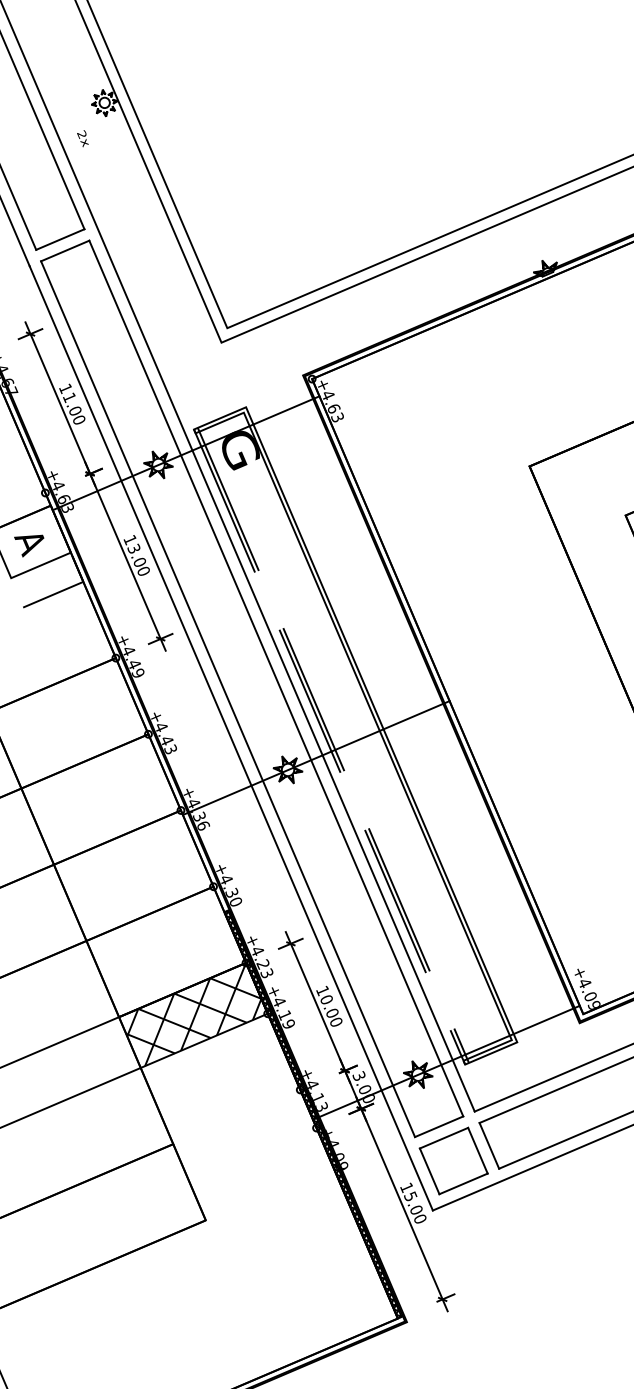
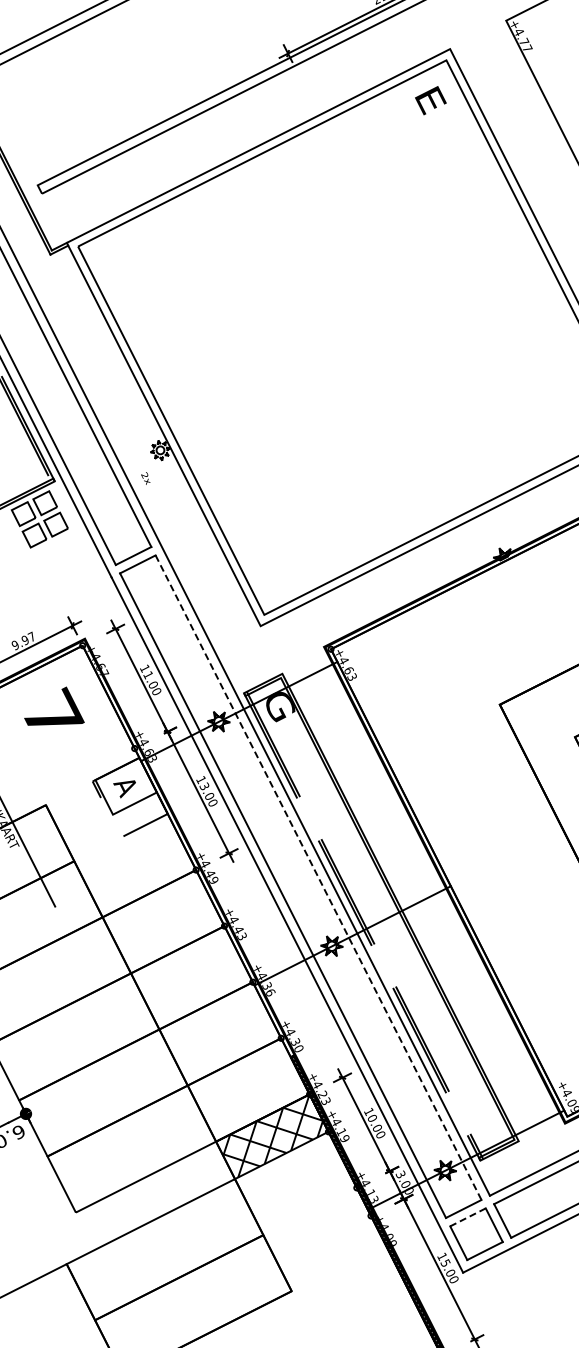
line: (276, 679) -> (318, 878), solid -> dashed
line: (444, 1138) -> (468, 1217), solid -> dashed

